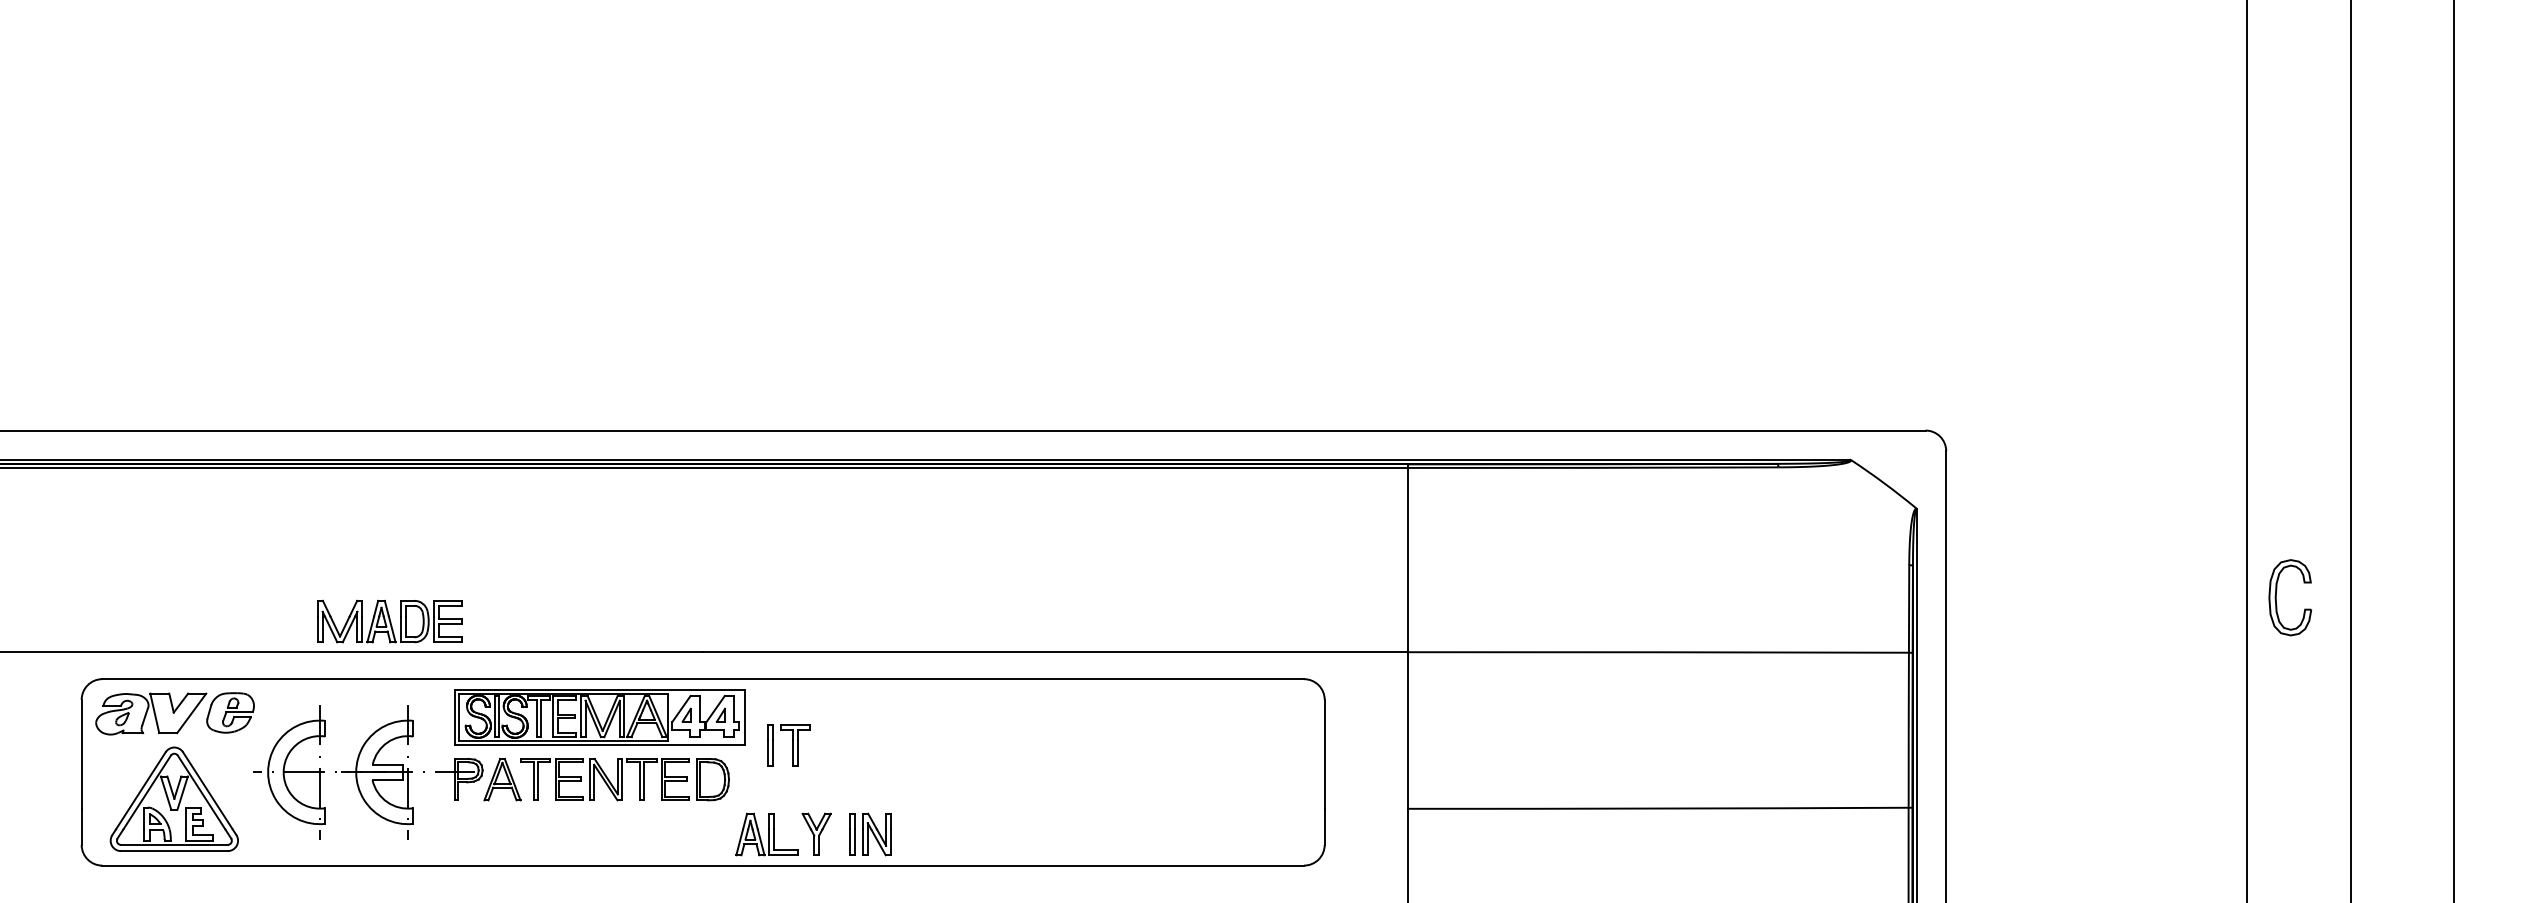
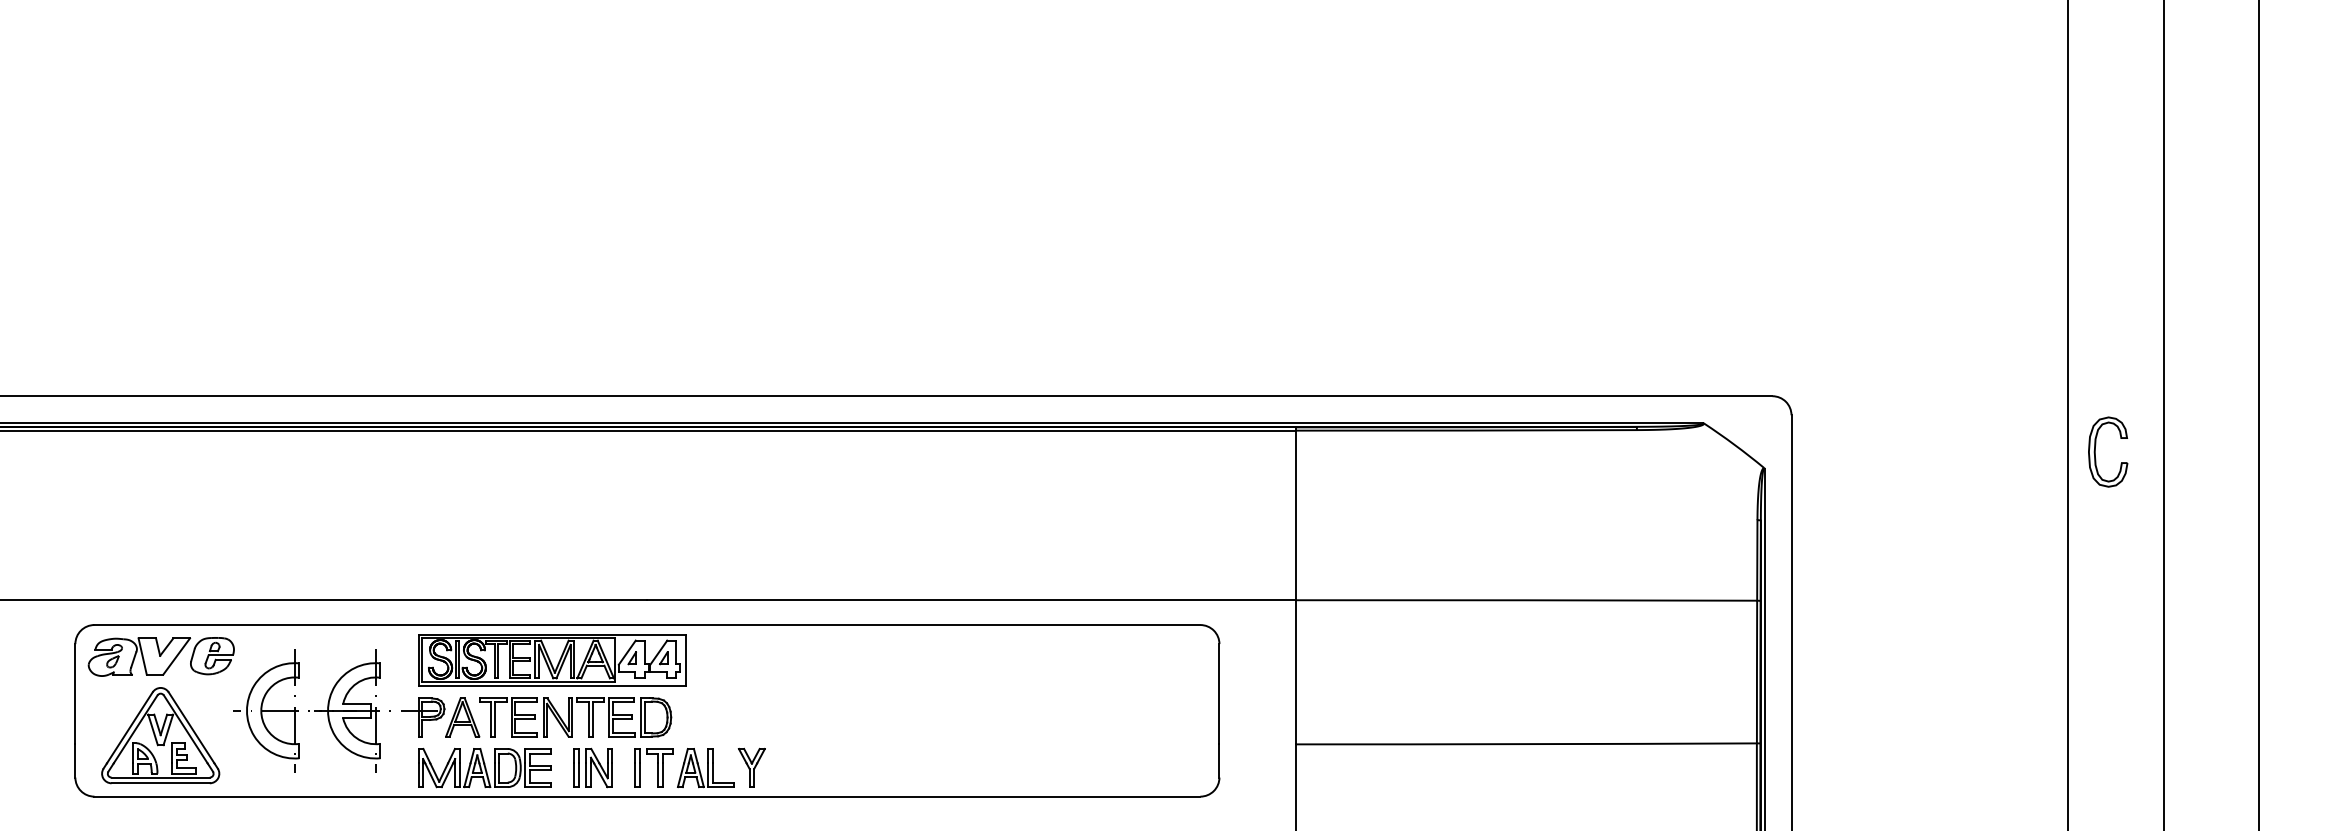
part: (2276, 597) -> (2095, 451), moved
part: (389, 620) -> (484, 767), moved
part: (788, 744) -> (653, 767), moved
part: (869, 833) -> (592, 767), moved

